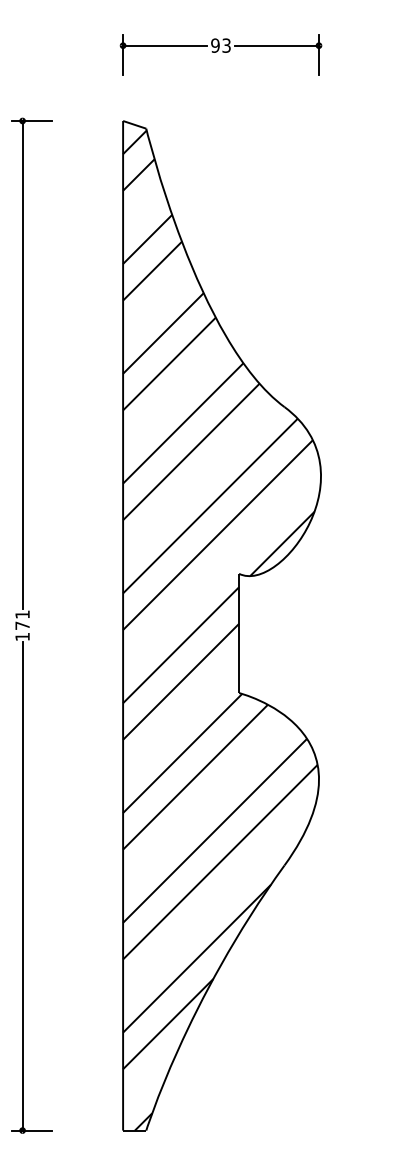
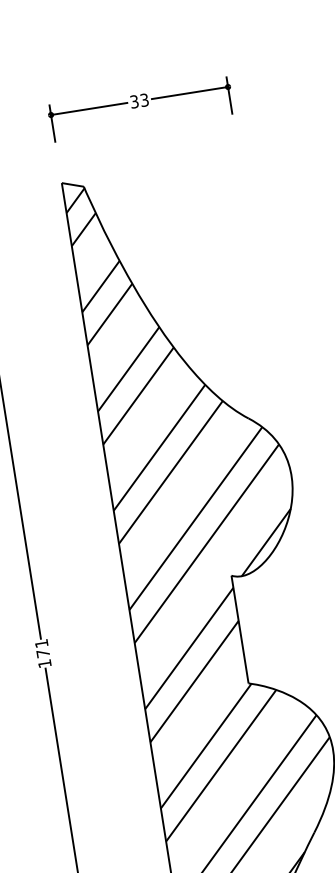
text: (215, 45) -> (134, 101), 93 -> 33

